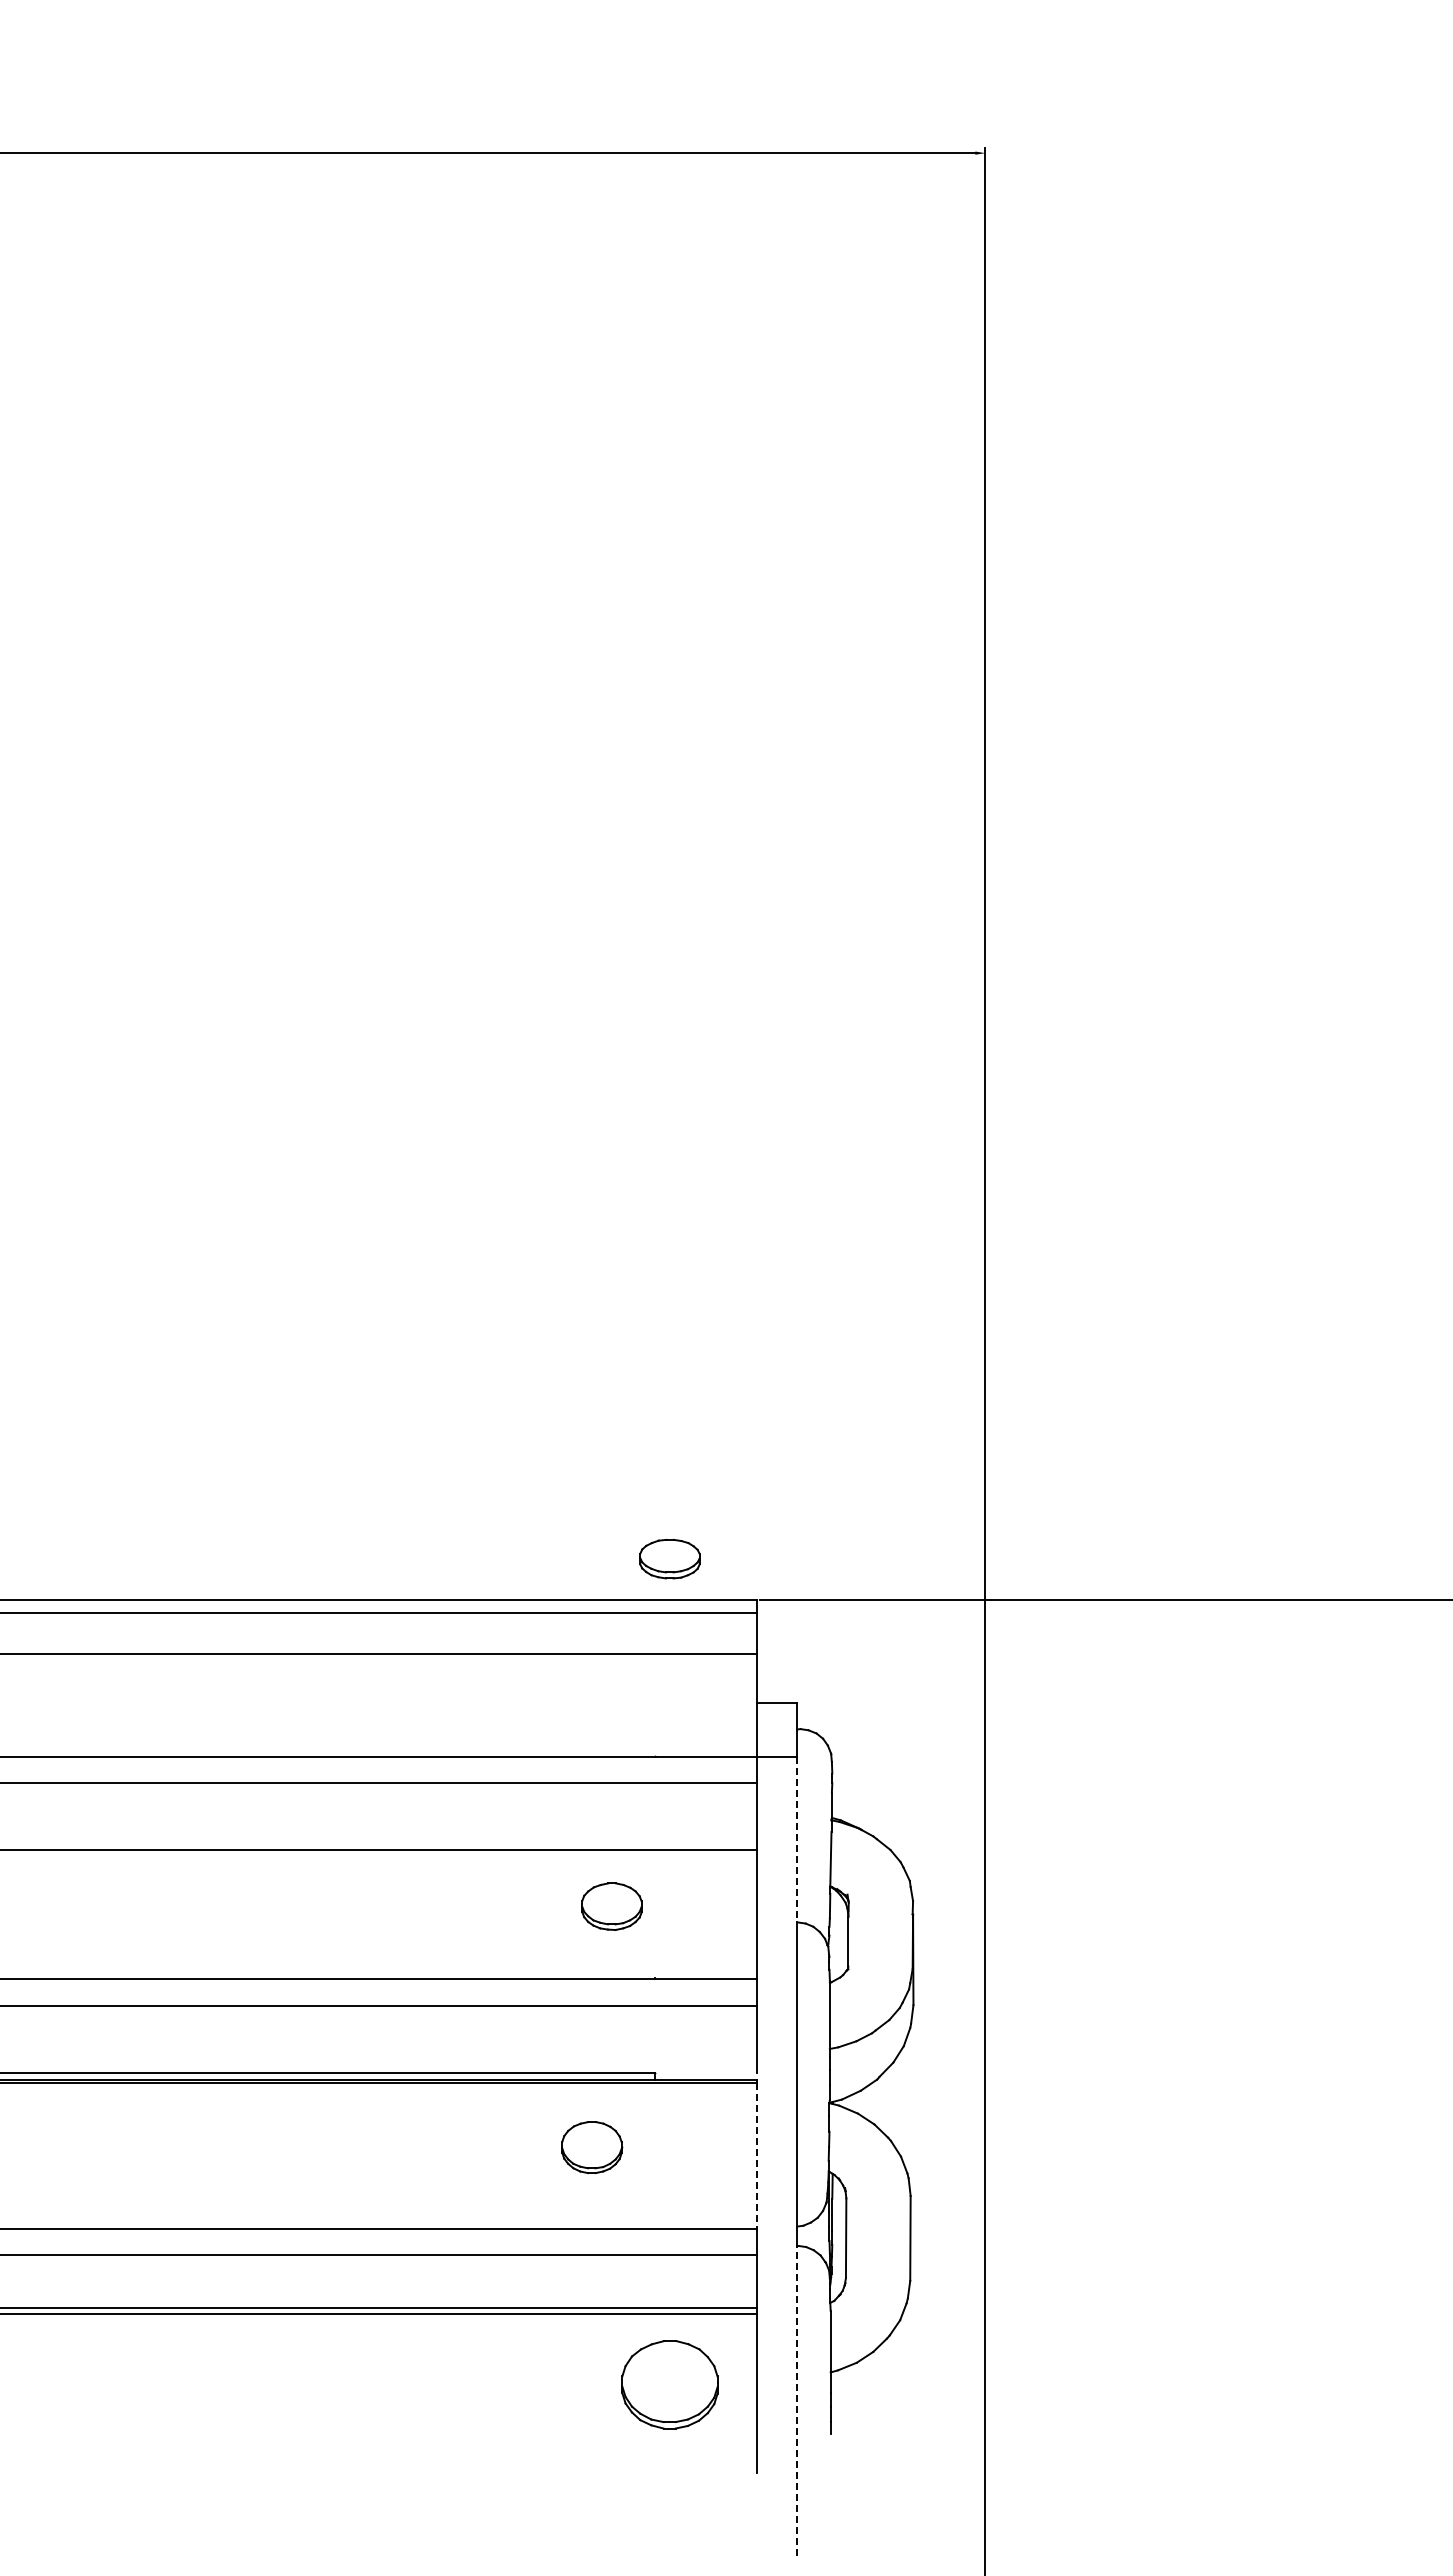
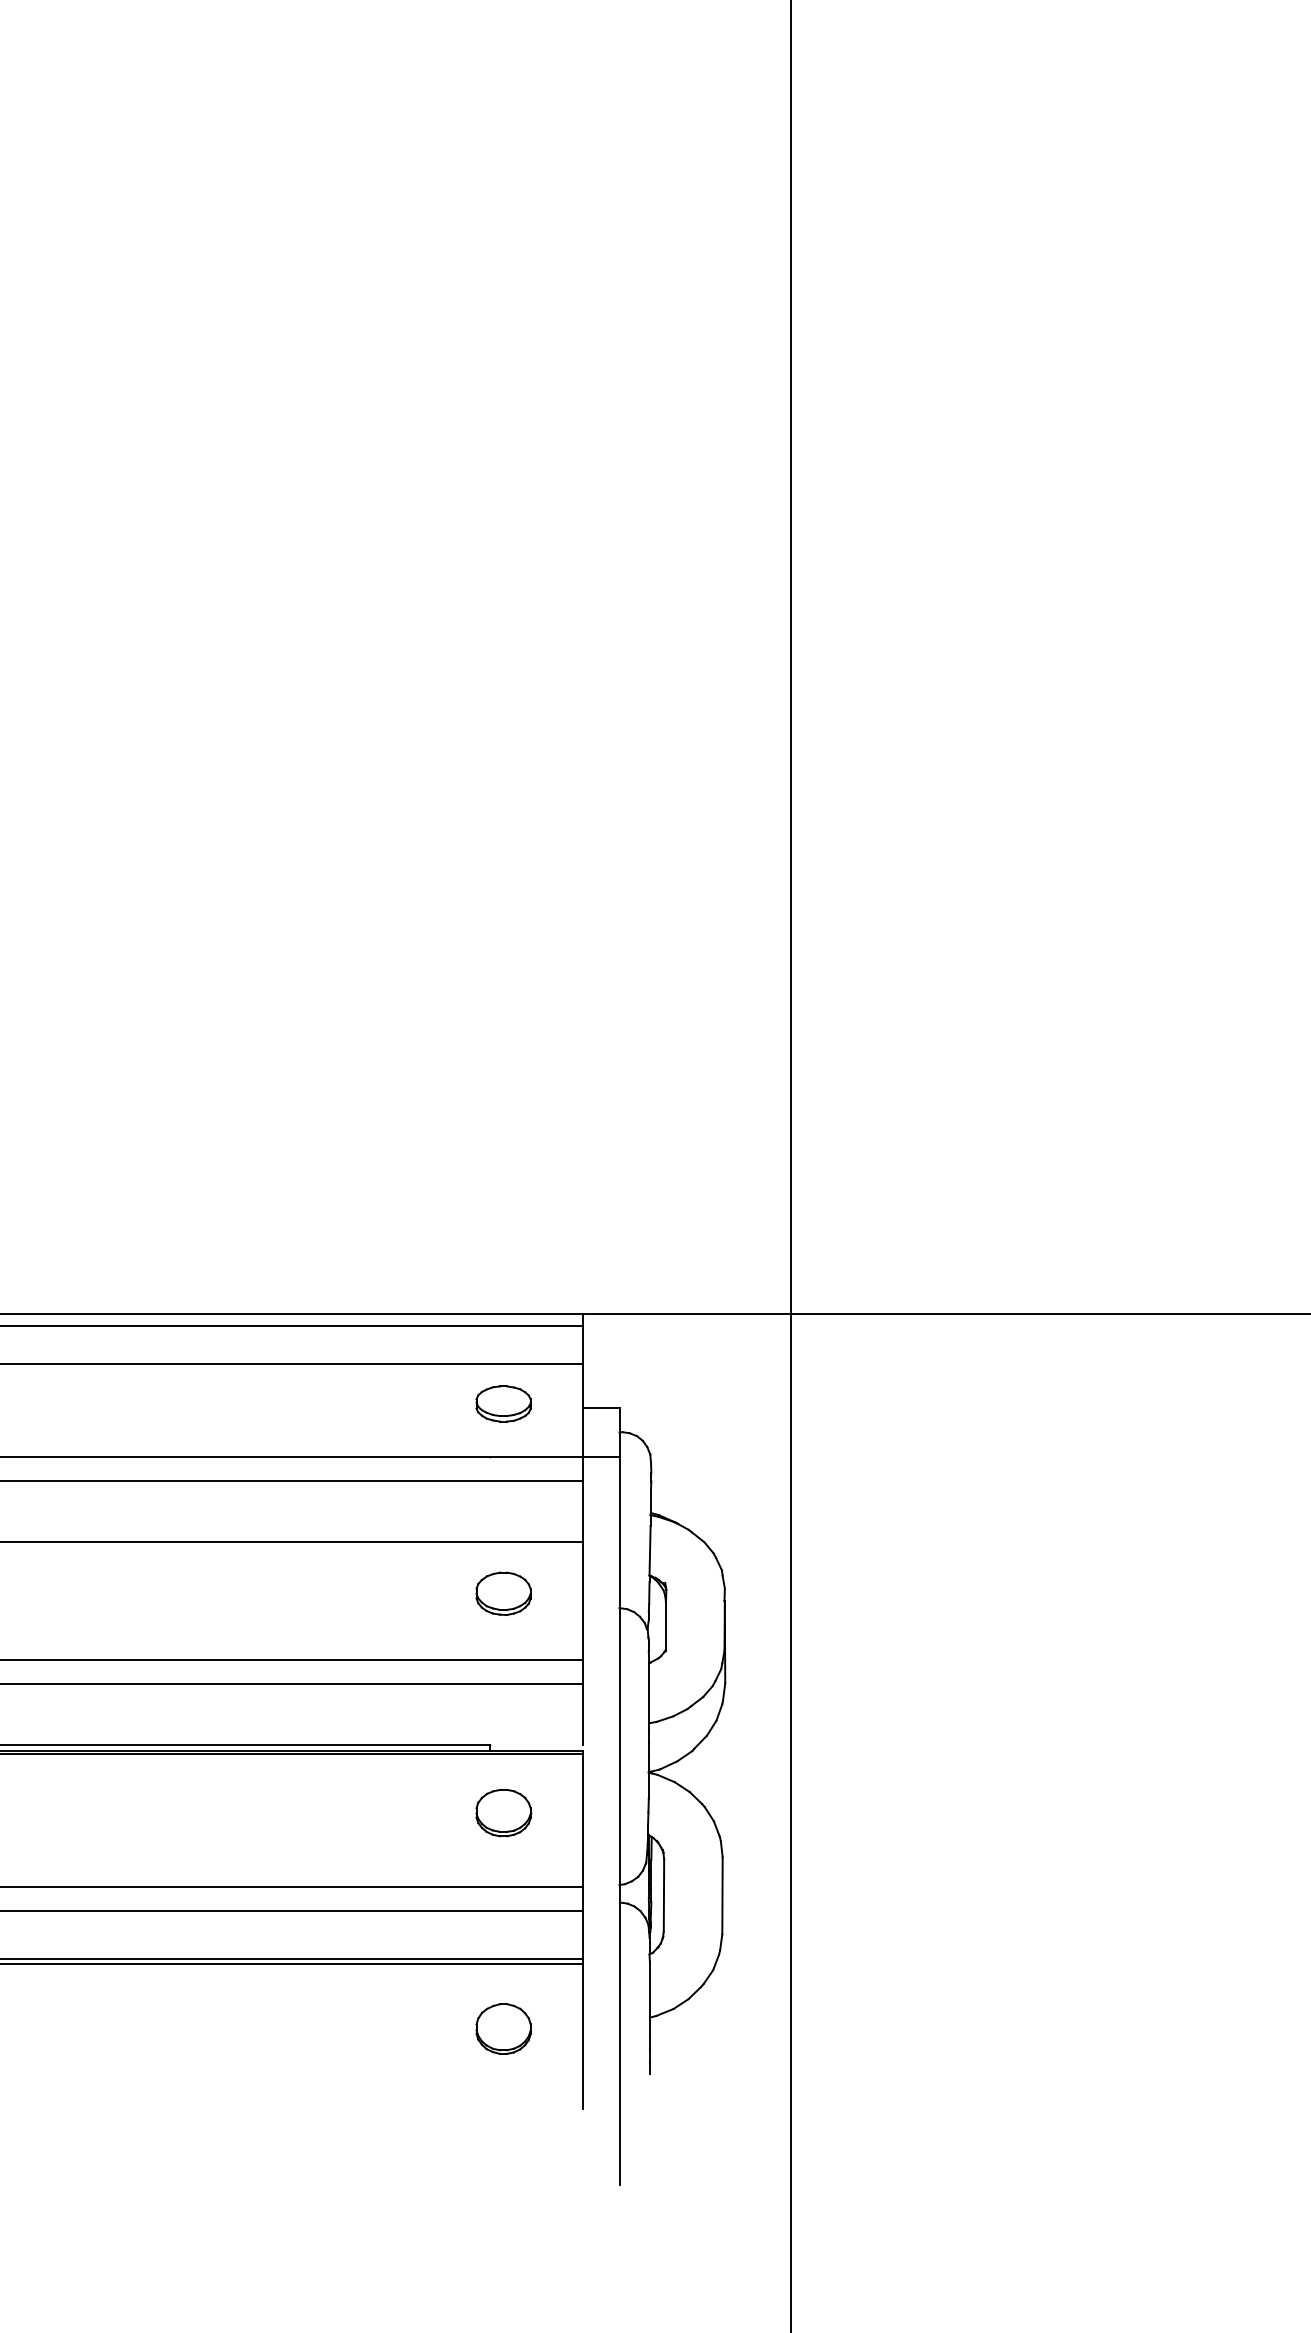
part: (669, 1558) -> (503, 1403), moved
line: (797, 1839) -> (619, 1532), dashed -> solid
part: (611, 1906) -> (503, 1593), moved
part: (592, 2147) -> (504, 1812), moved
line: (757, 2156) -> (583, 1821), dashed -> solid
part: (669, 2384) -> (503, 2028), size x0.62
line: (797, 2400) -> (619, 2043), dashed -> solid

